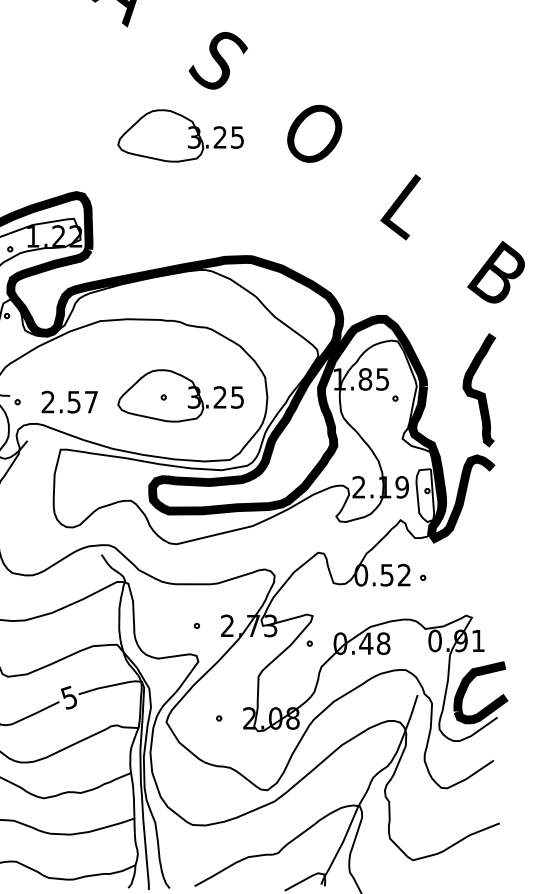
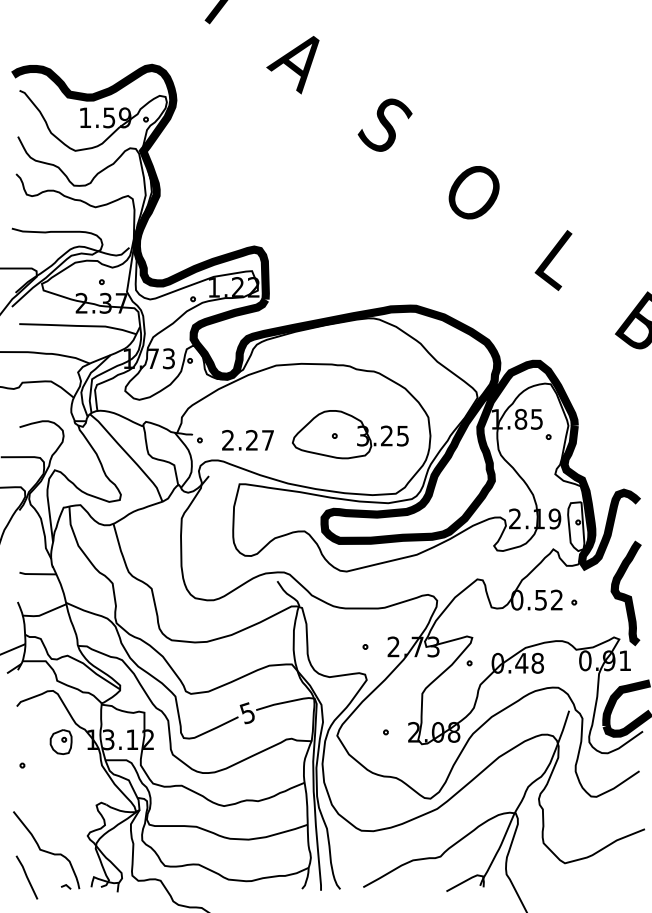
part: (180, 135) -> (350, 194), removed
curve: (478, 390) -> (625, 593), moved
text: (73, 402) -> (251, 440), 2.57 -> 2.27

